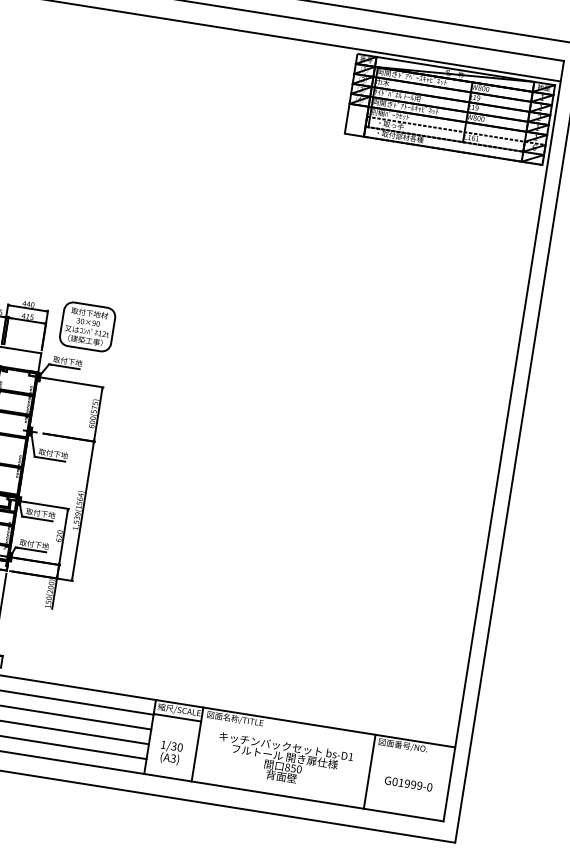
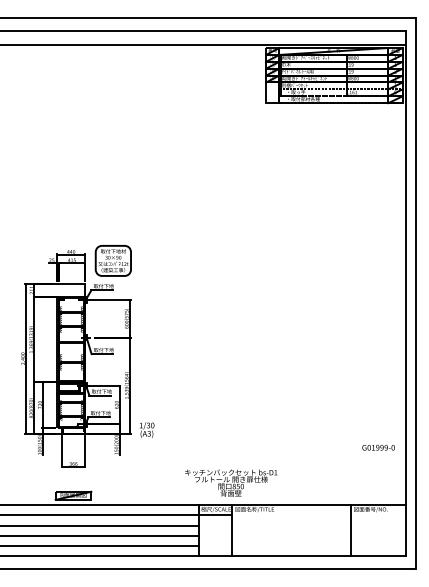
text: (171, 752) -> (147, 429), moved
text: (284, 761) -> (231, 482), moved
text: (408, 783) -> (378, 447), moved

